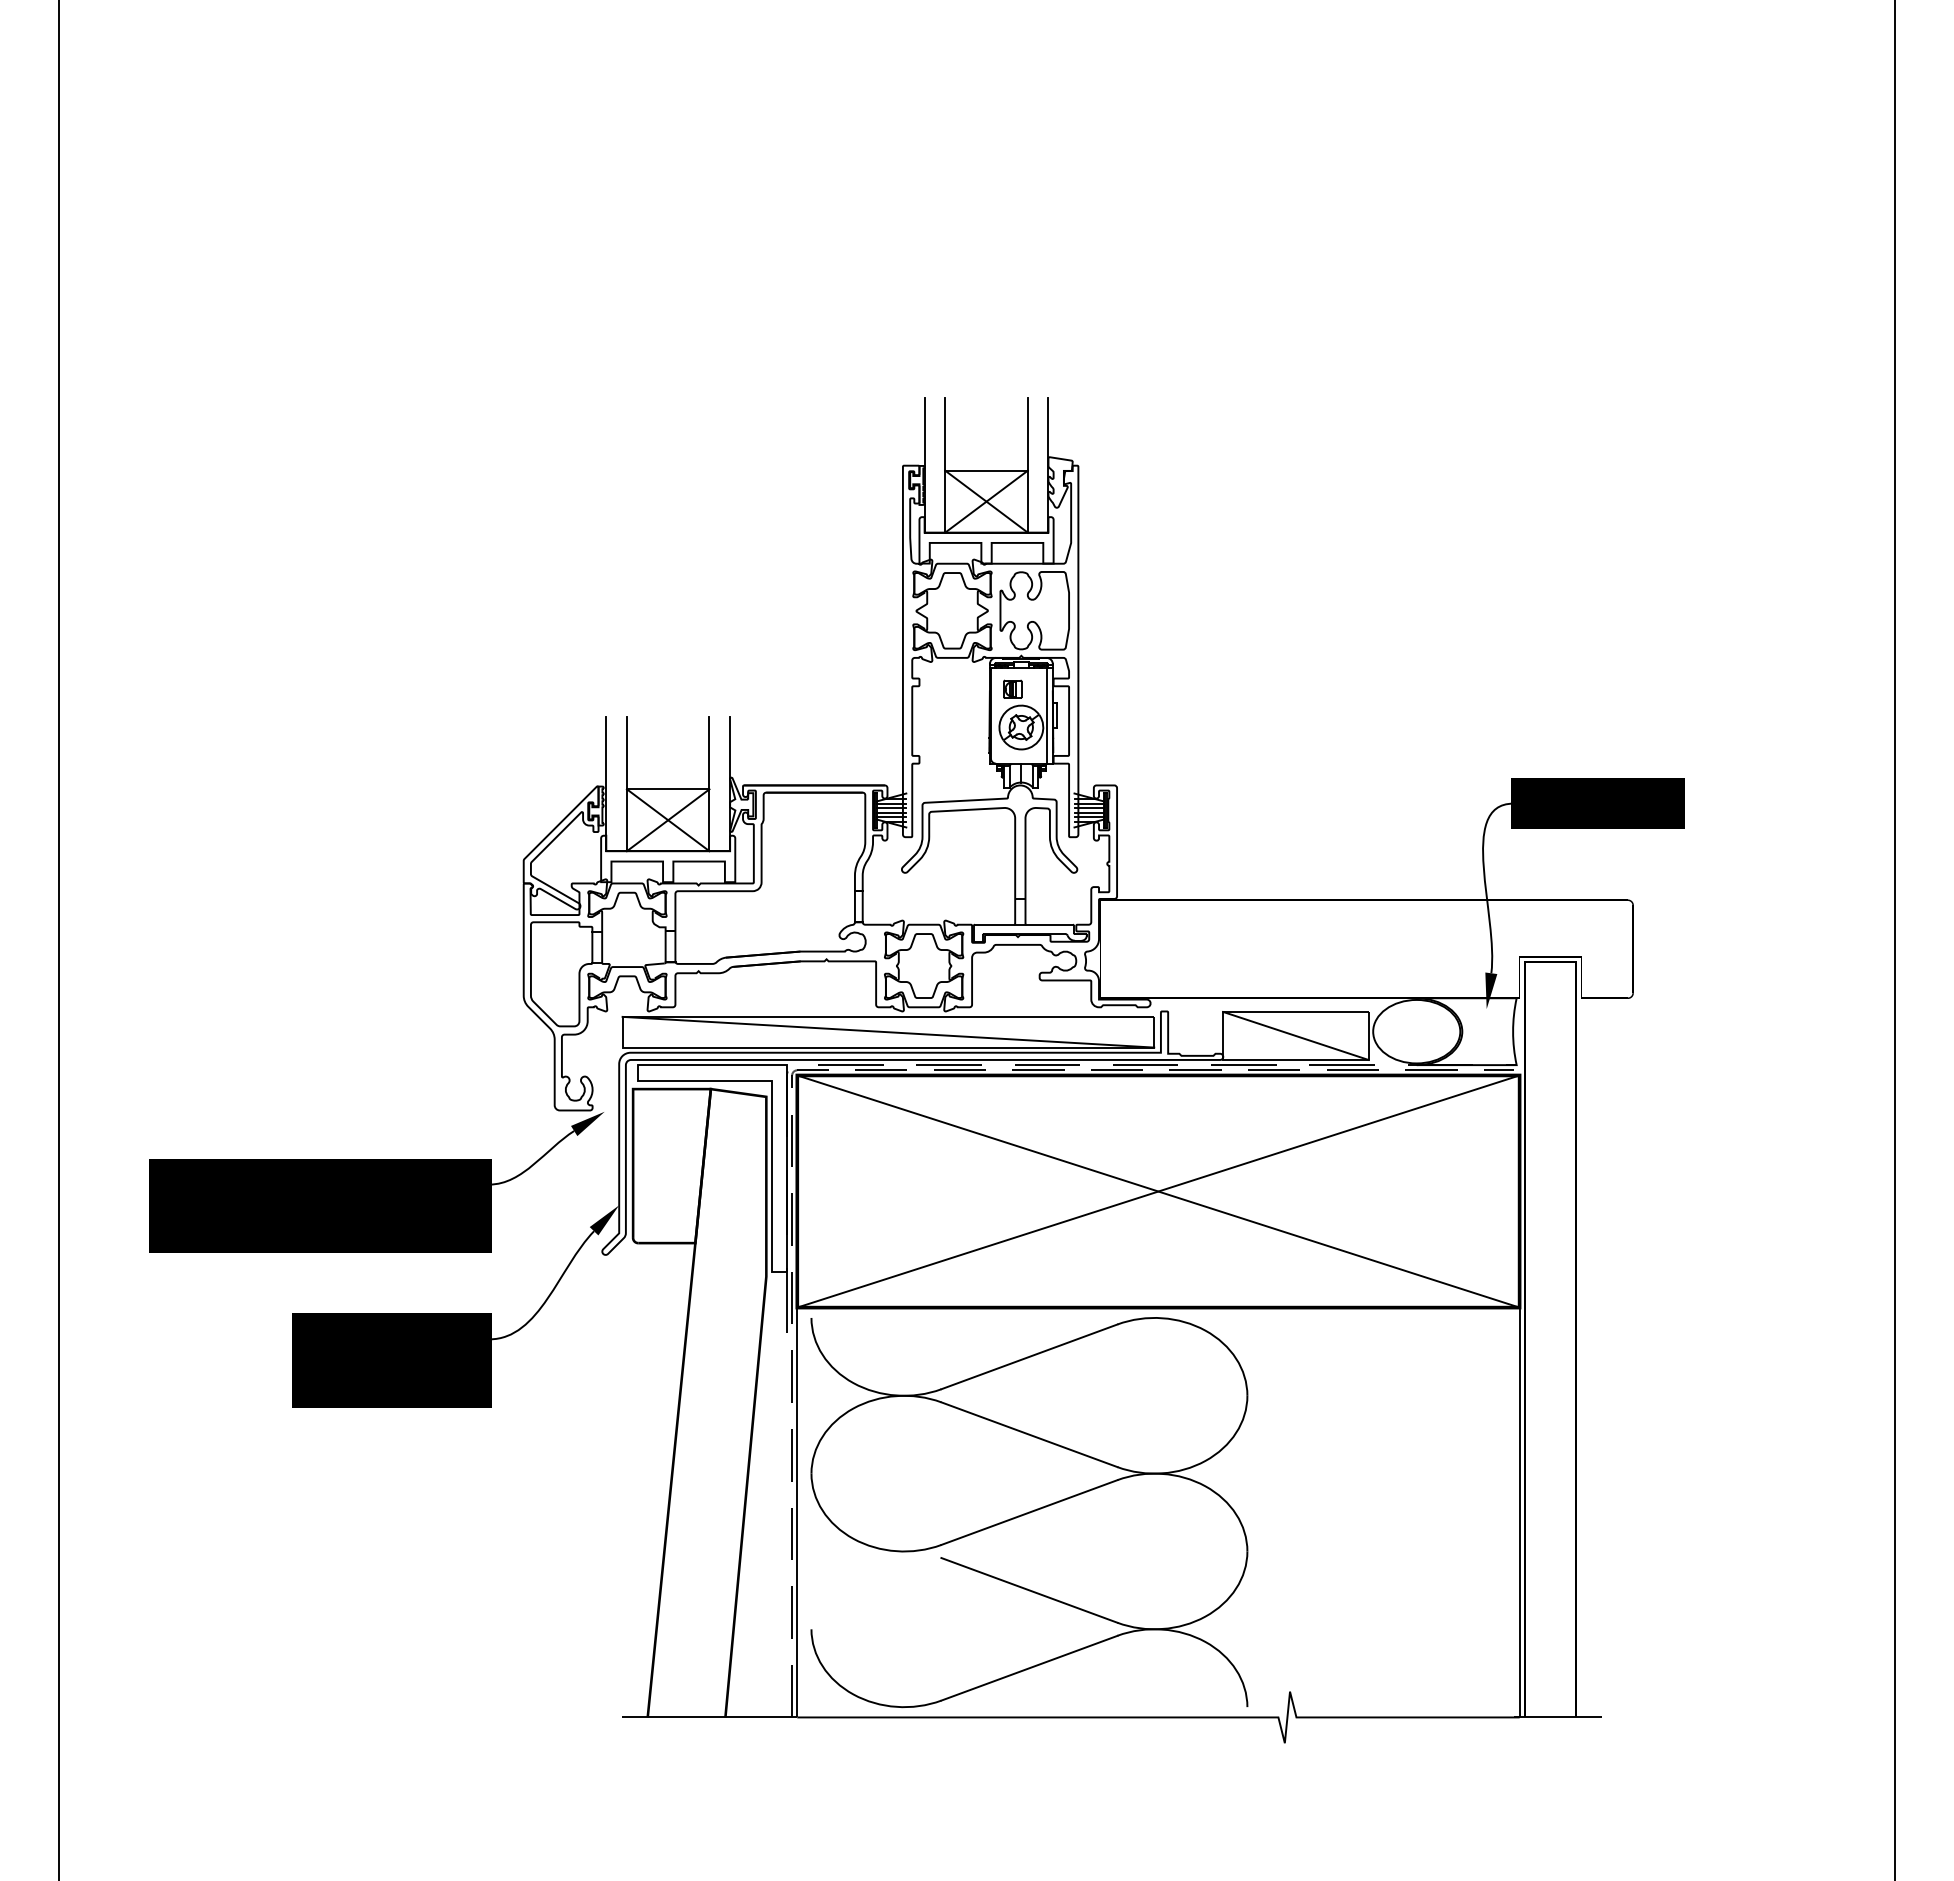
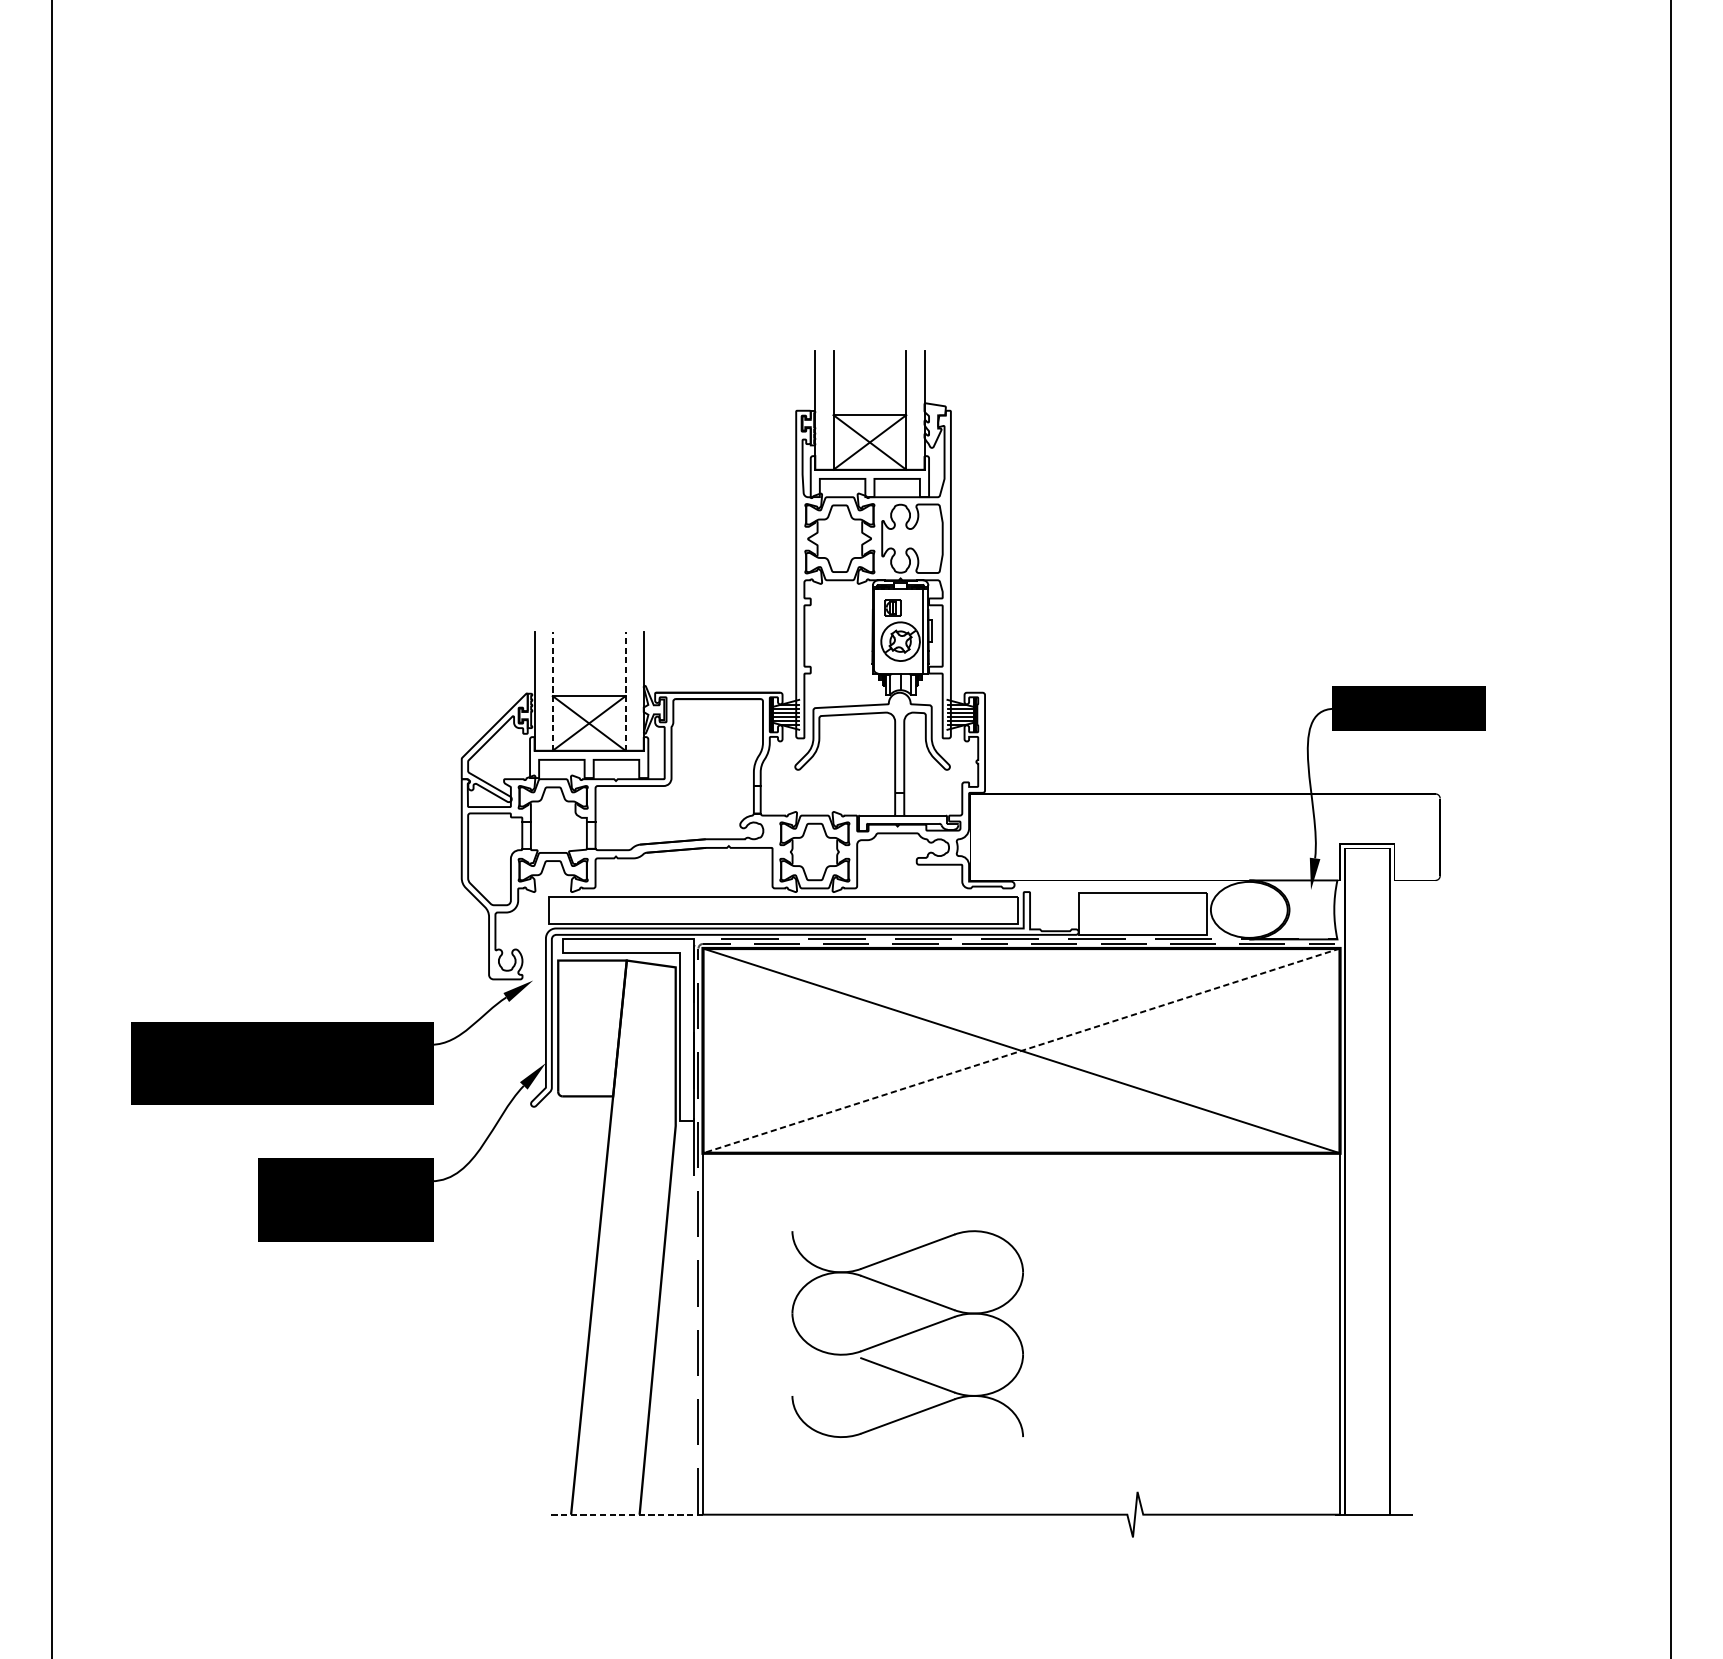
line: (626, 783) -> (552, 691), solid -> dashed
line: (709, 783) -> (625, 691), solid -> dashed
line: (888, 1031) -> (783, 909), removed
line: (1295, 1035) -> (1142, 913), removed
line: (1157, 1191) -> (1020, 1050), solid -> dashed
part: (1029, 1512) -> (907, 1333), size x0.6
line: (709, 1717) -> (625, 1514), solid -> dashed

